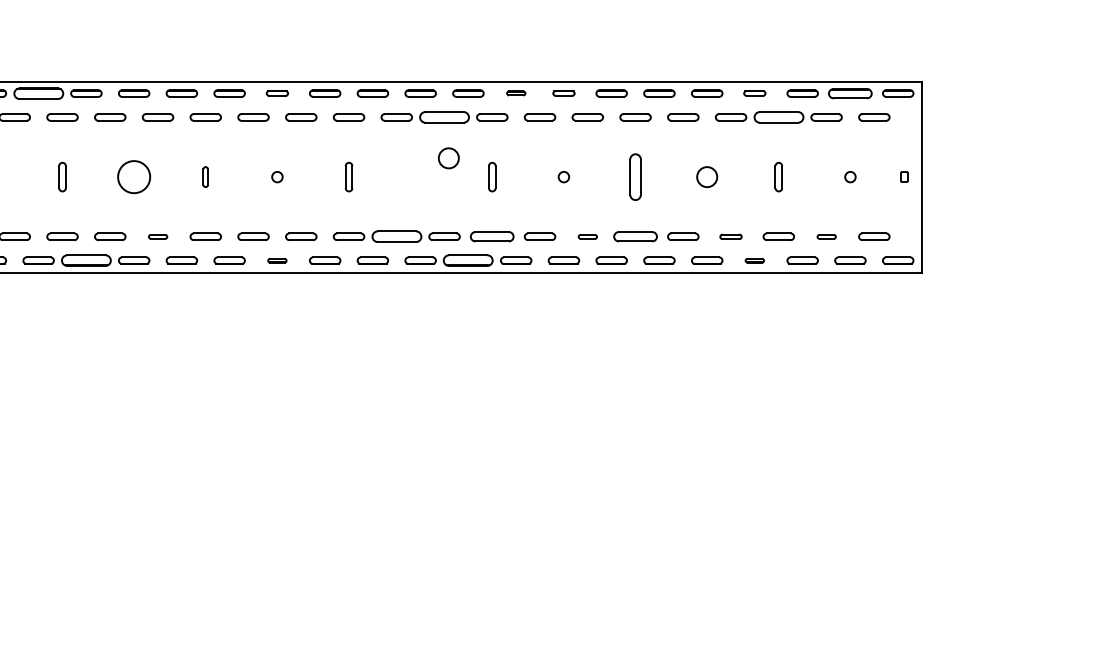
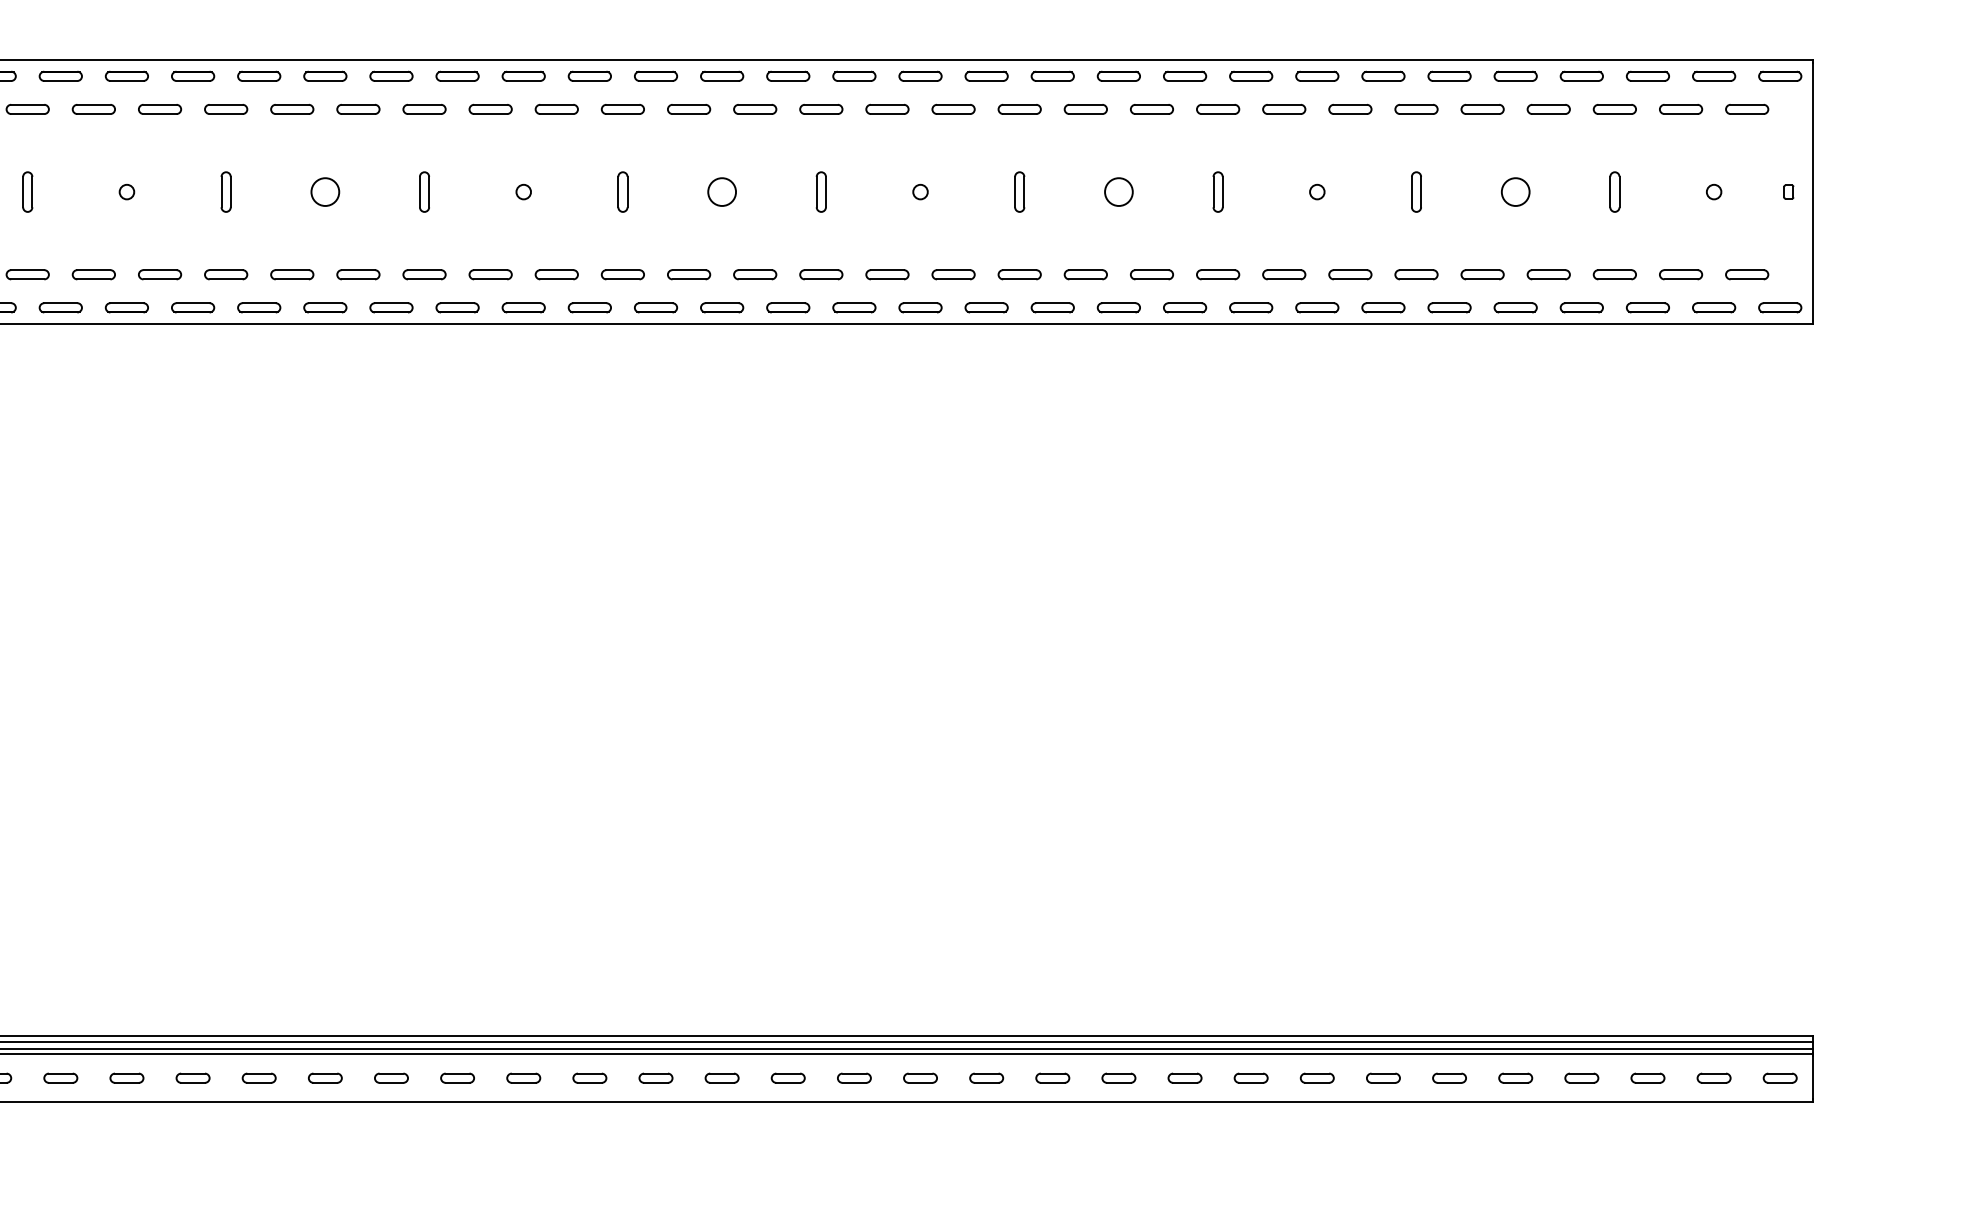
part: (38, 92) -> (589, 75), size x0.62
part: (277, 92) -> (920, 75), size x1.43
part: (516, 92) -> (1251, 75), size x1.67
part: (564, 92) -> (1317, 75), size x1.43
part: (754, 92) -> (1581, 75), size x1.43
part: (850, 92) -> (1714, 75), size x0.71
part: (444, 117) -> (1151, 109), size x0.62
part: (778, 117) -> (1614, 109), size x0.62
circle: (448, 157) -> (1118, 191), moved
circle: (134, 176) -> (722, 191), size x0.62
part: (205, 176) -> (820, 191), size x1.43
part: (635, 176) -> (1416, 191), size x0.62
part: (158, 236) -> (755, 274), size x1.67
part: (396, 236) -> (1085, 274), size x0.62
part: (492, 236) -> (1218, 274), size x0.71
part: (587, 236) -> (1350, 274), size x1.67
part: (635, 236) -> (1416, 274), size x0.71
part: (730, 236) -> (1548, 274), size x1.43
part: (826, 236) -> (1681, 274), size x1.67
part: (86, 260) -> (655, 307), size x0.62
part: (277, 260) -> (920, 307), size x1.67
part: (468, 260) -> (1185, 307), size x0.62
part: (754, 260) -> (1581, 307), size x1.67

